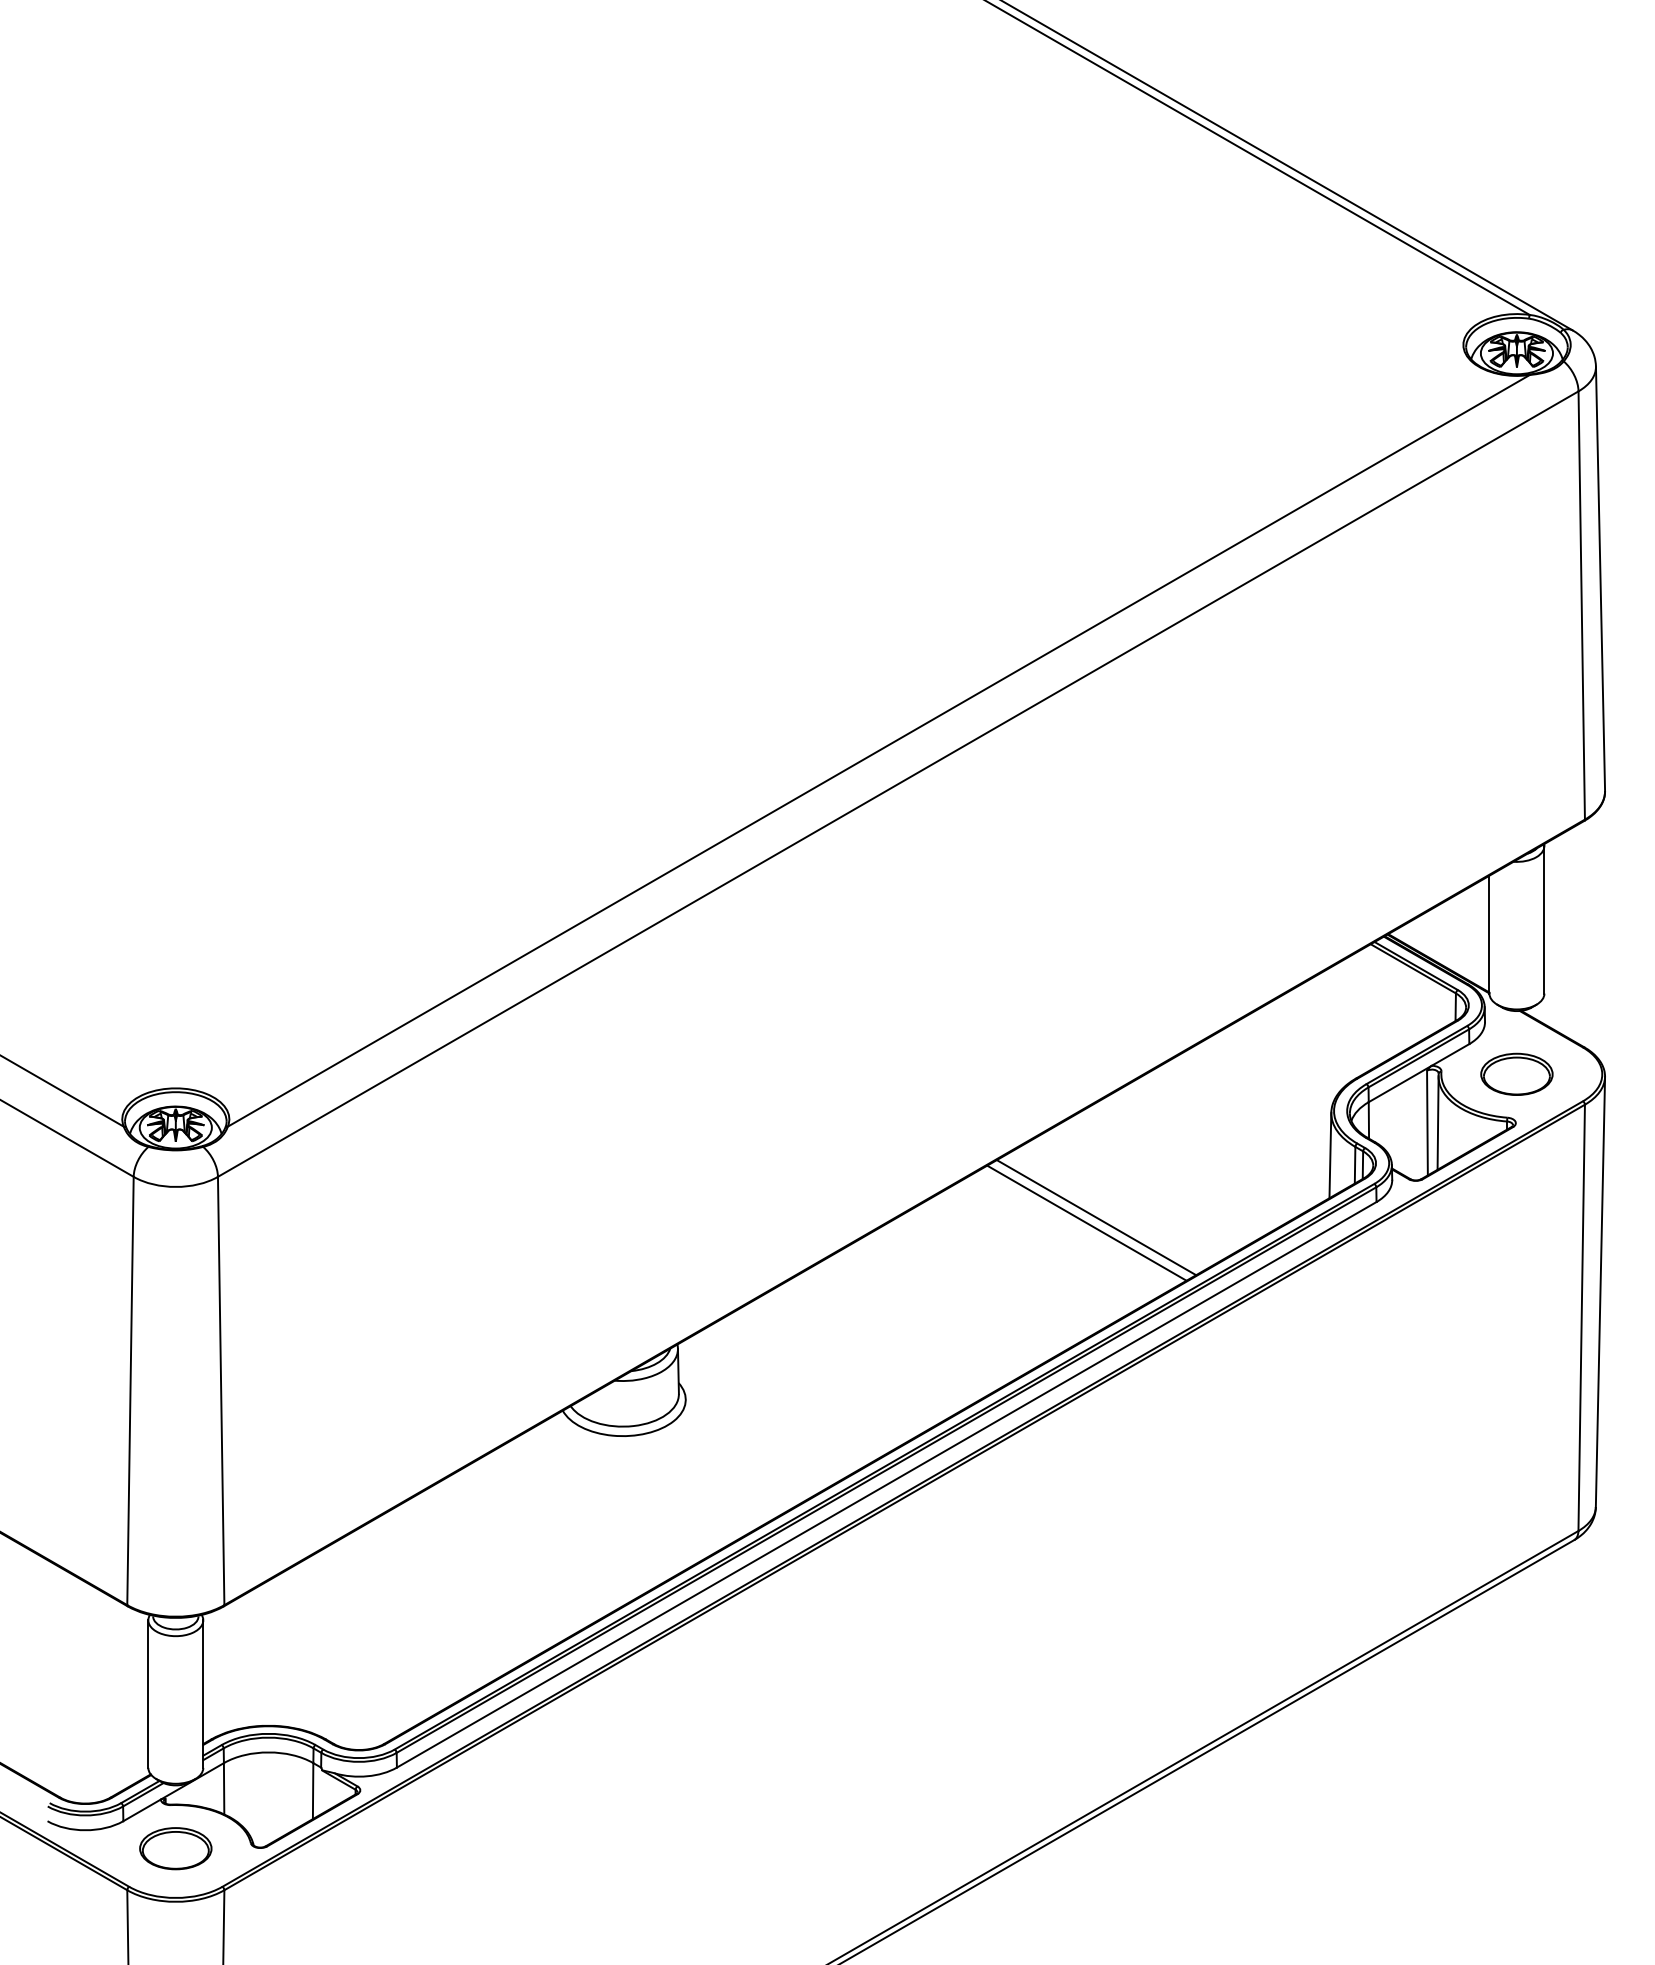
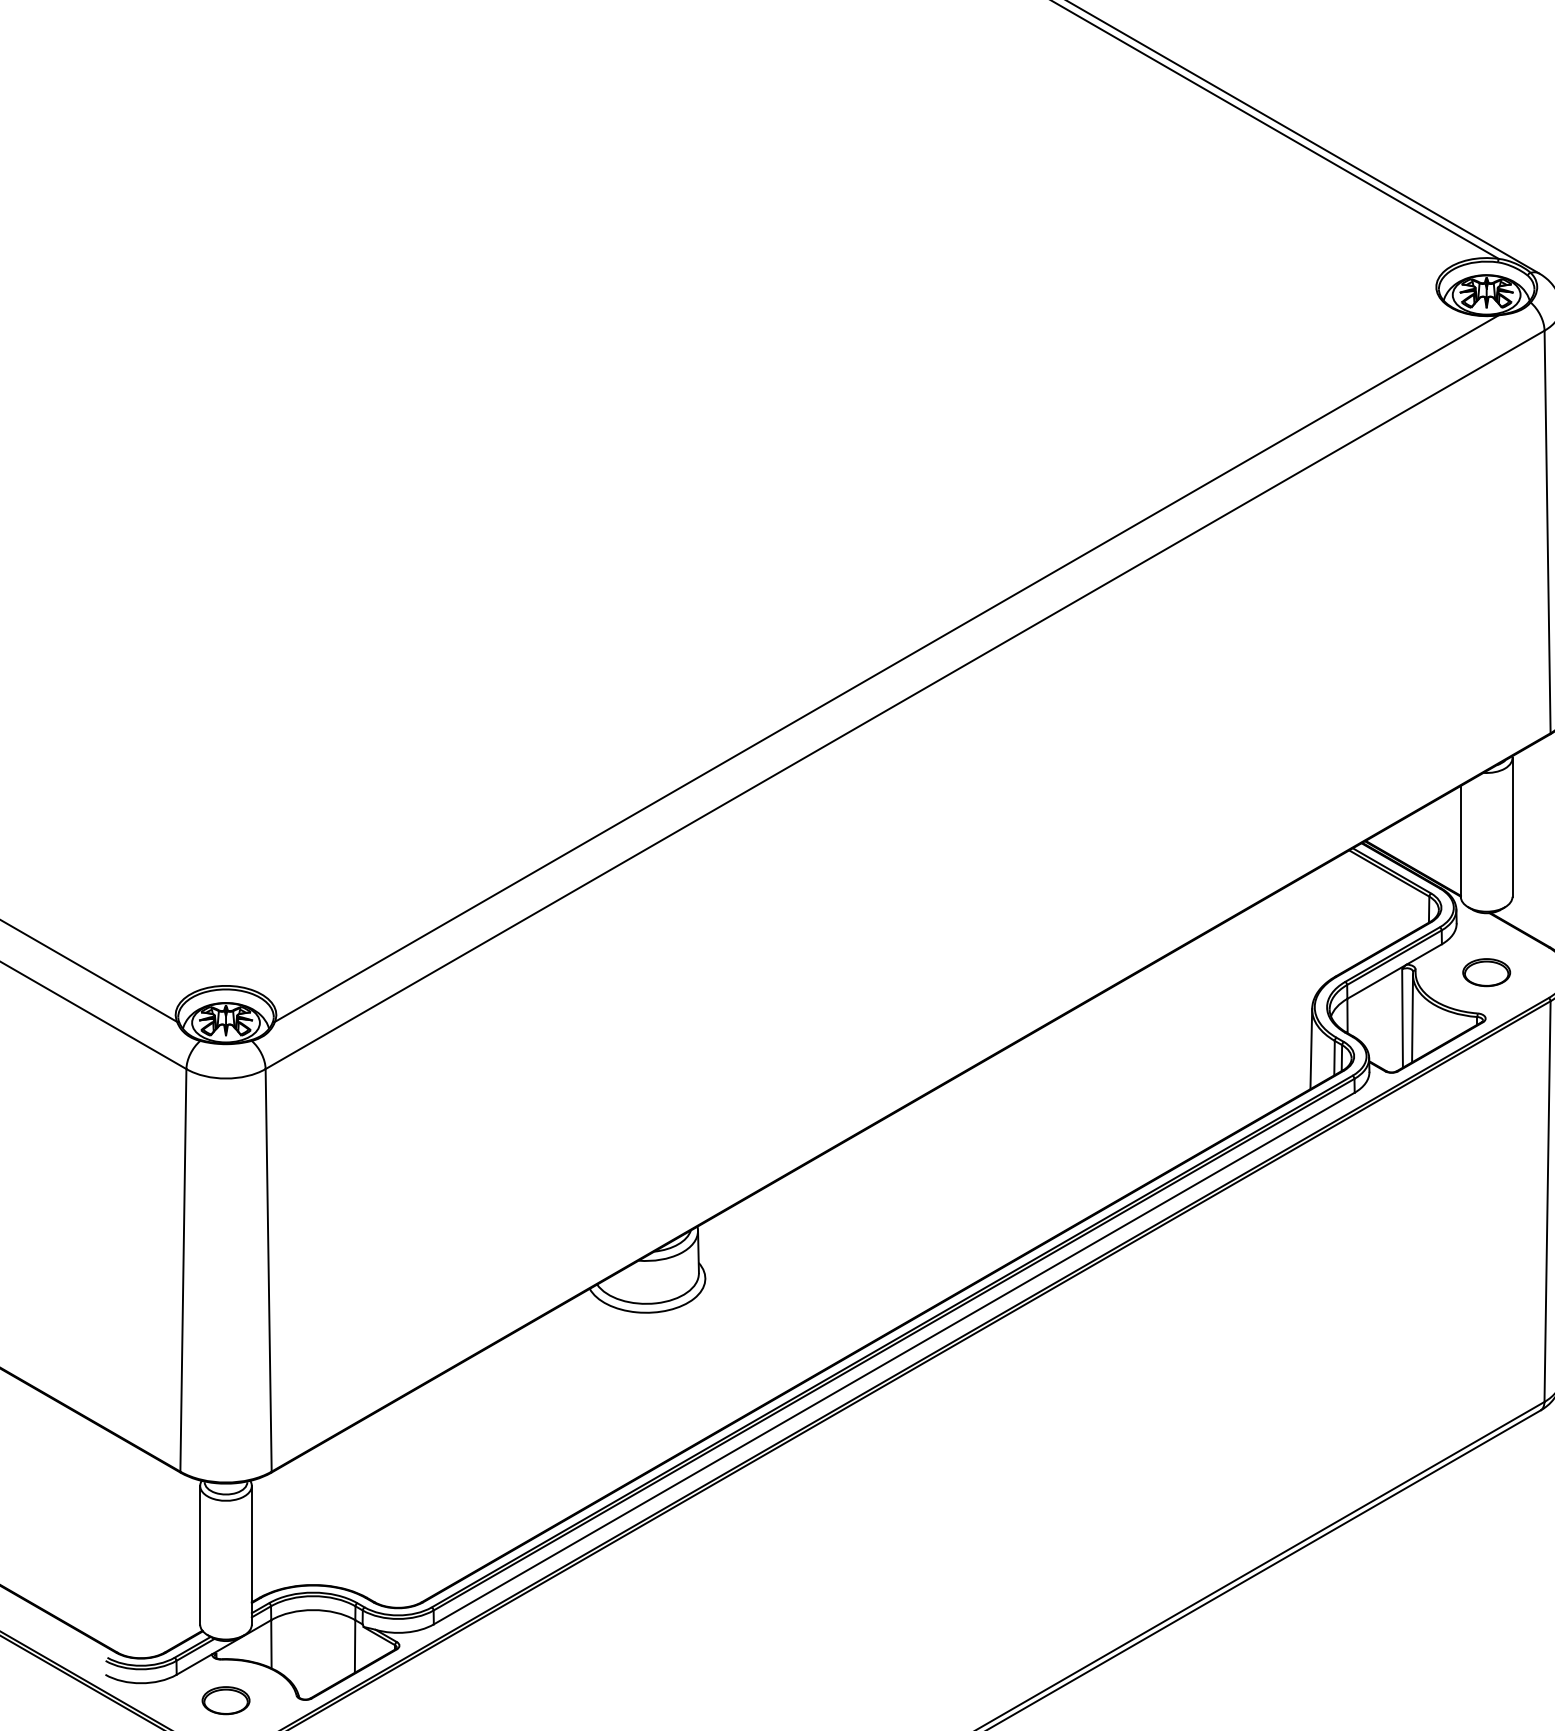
part: (1516, 1073) -> (1486, 971), size x0.7
line: (1096, 1217) -> (1091, 1107), removed
line: (1086, 1222) -> (1082, 1111), removed
part: (175, 1848) -> (225, 1700), size x0.7

